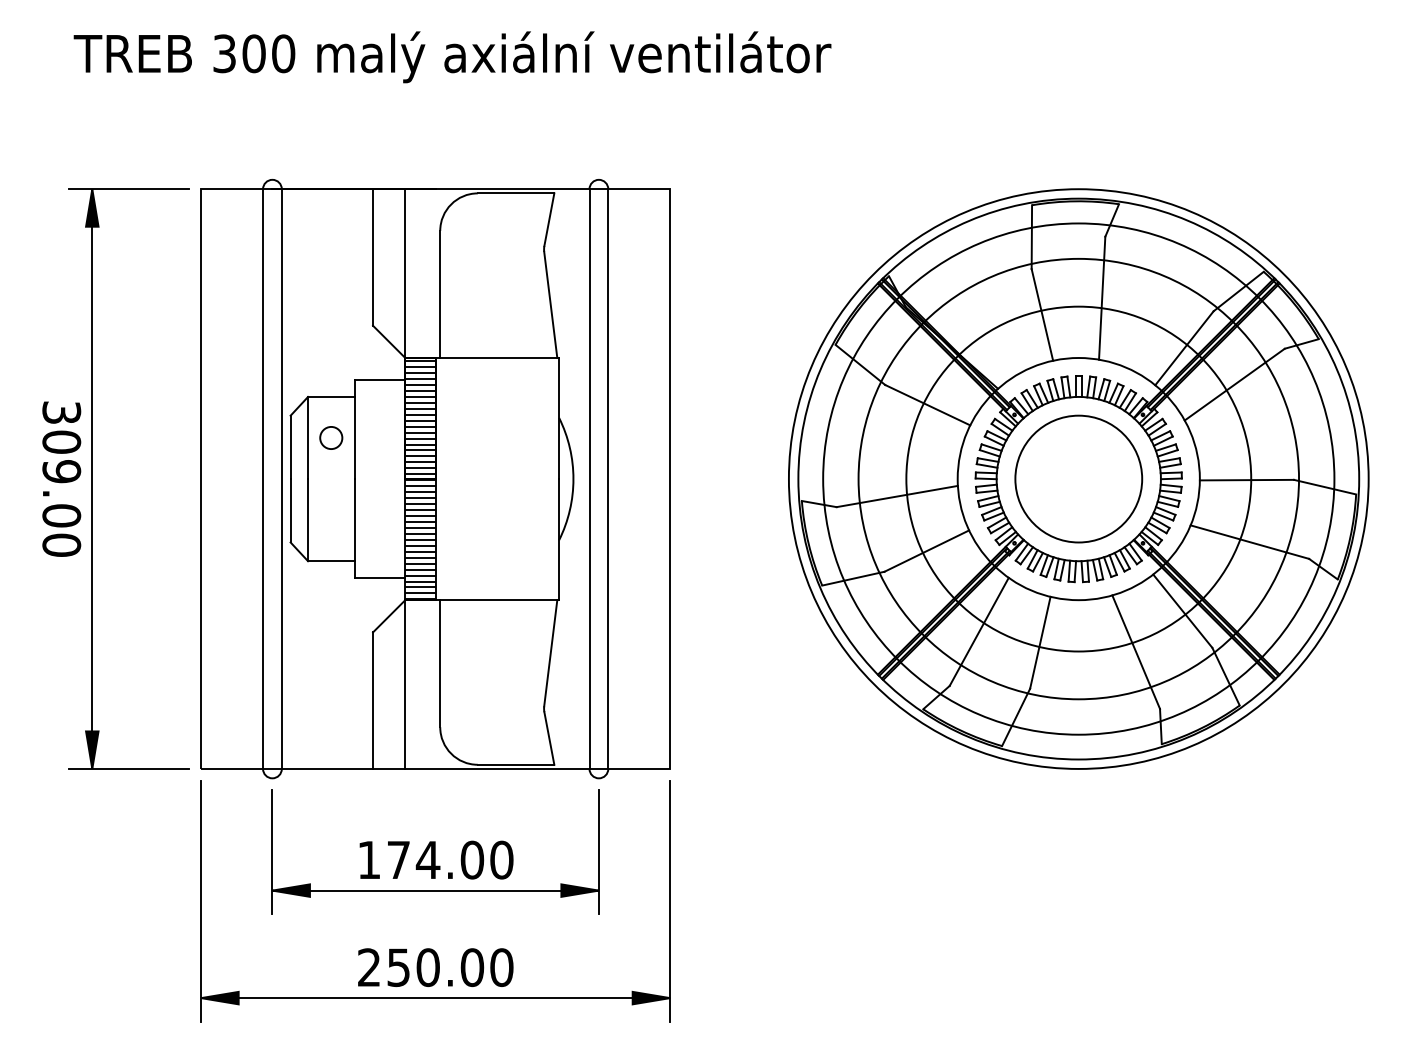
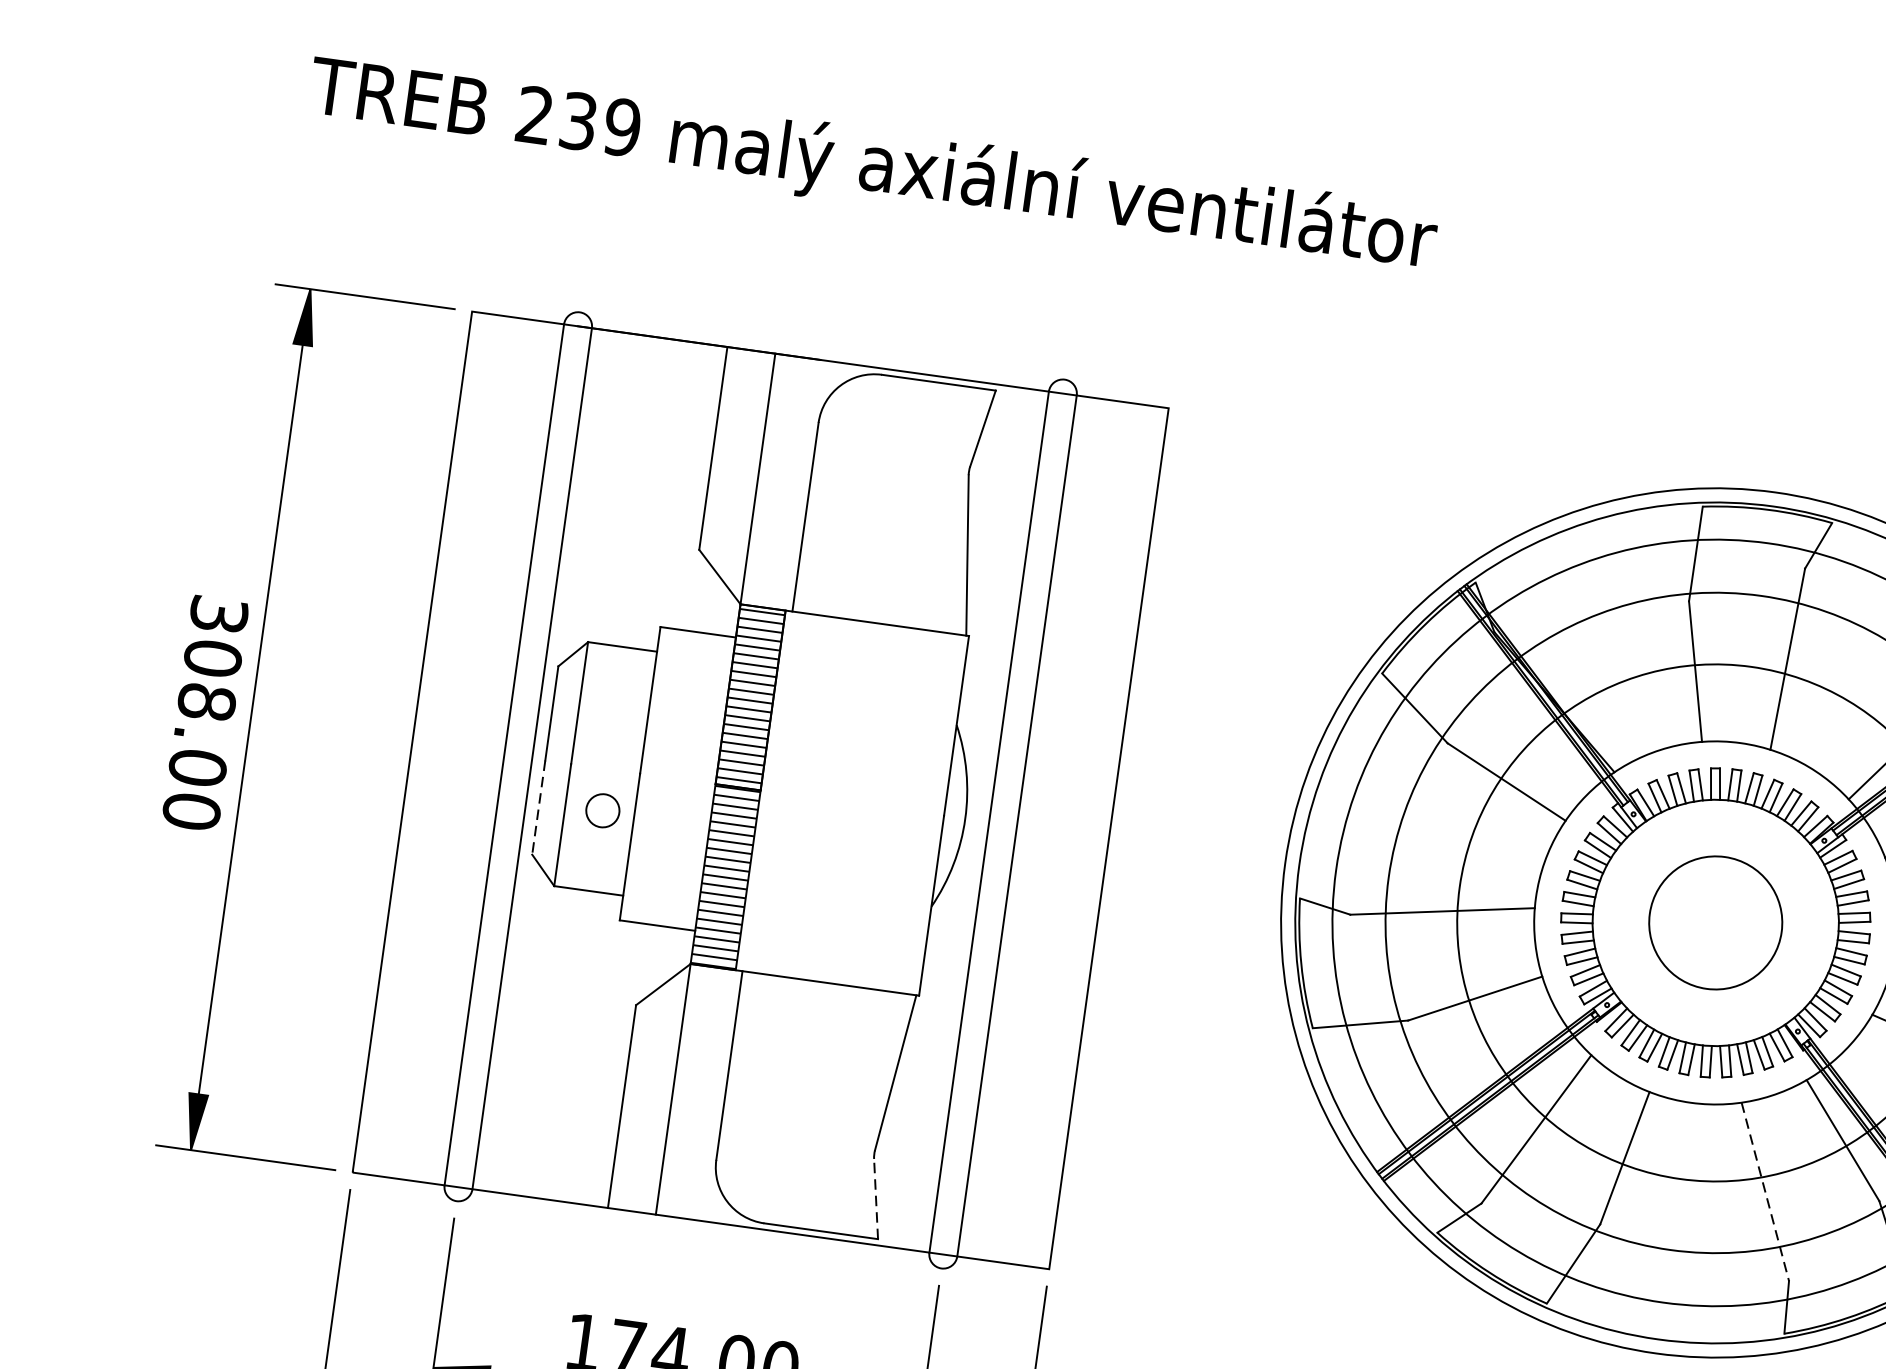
text: (254, 53) -> (579, 121), 300 -> 239
circle: (331, 437) -> (603, 810), moved
text: (61, 471) -> (206, 702), 309.00 -> 308.00
circle: (1078, 478) -> (1715, 922), size x0.7
line: (290, 510) -> (538, 807), solid -> dashed
line: (1136, 652) -> (1765, 1192), solid -> dashed
line: (549, 738) -> (876, 1199), solid -> dashed

